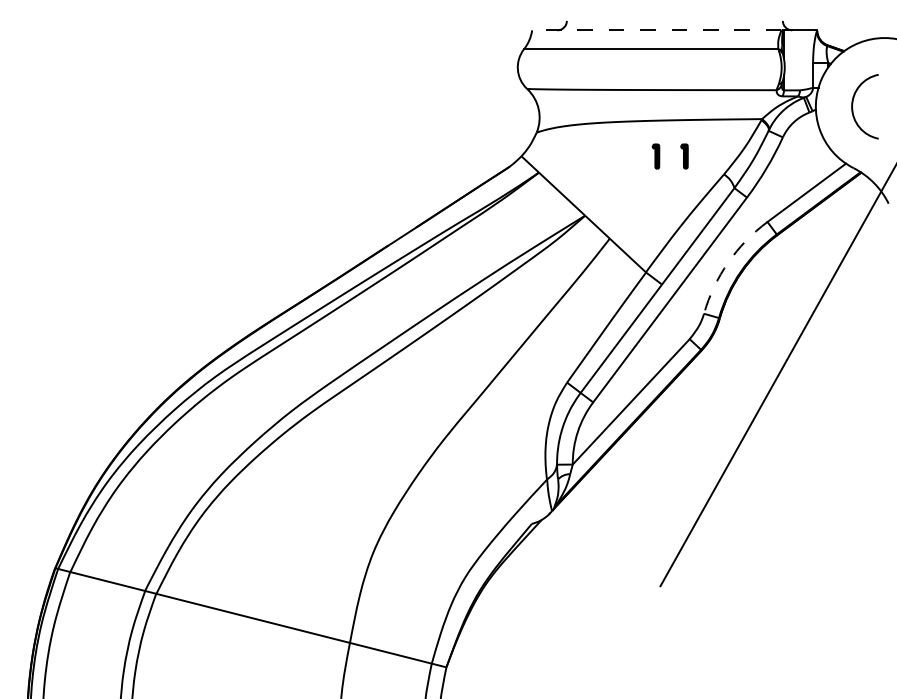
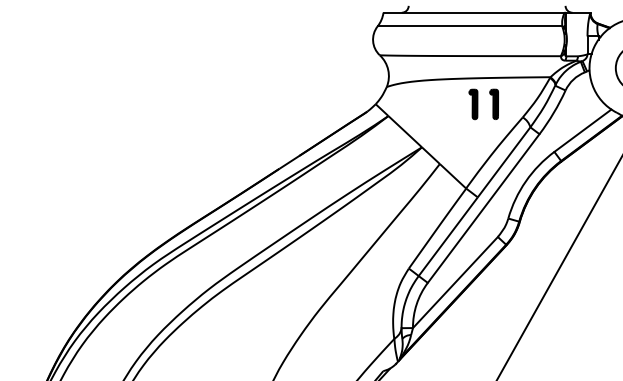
line: (656, 30) -> (473, 12), dashed -> solid
part: (655, 156) -> (473, 104), size x1.67
part: (684, 156) -> (494, 104), size x1.67
arc: (728, 262) -> (526, 181), dashed -> solid

